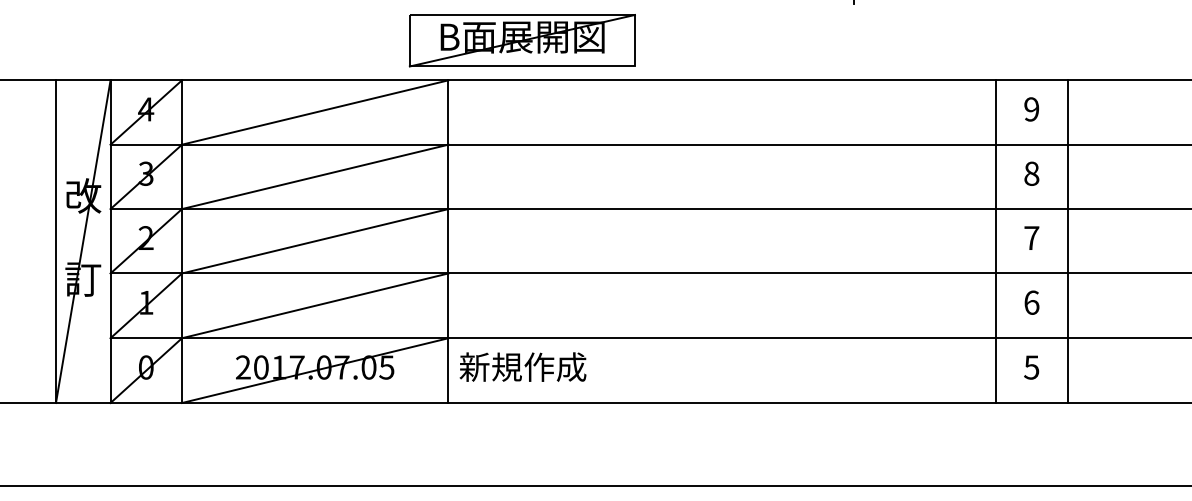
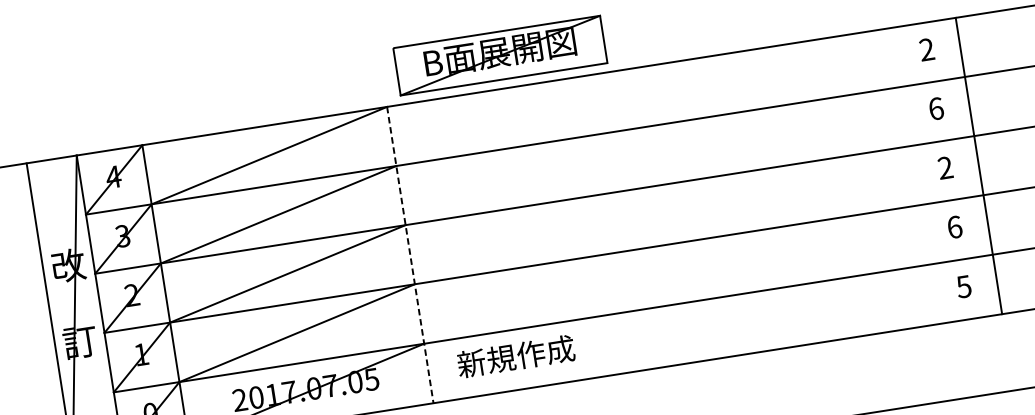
part: (521, 40) -> (499, 55), moved
text: (1031, 109) -> (926, 49), 9 -> 2
text: (1031, 173) -> (935, 108), 8 -> 6
text: (1031, 237) -> (945, 167), 7 -> 2
line: (996, 241) -> (913, 176), removed
line: (448, 242) -> (410, 255), solid -> dashed
text: (522, 366) -> (515, 356), moved

